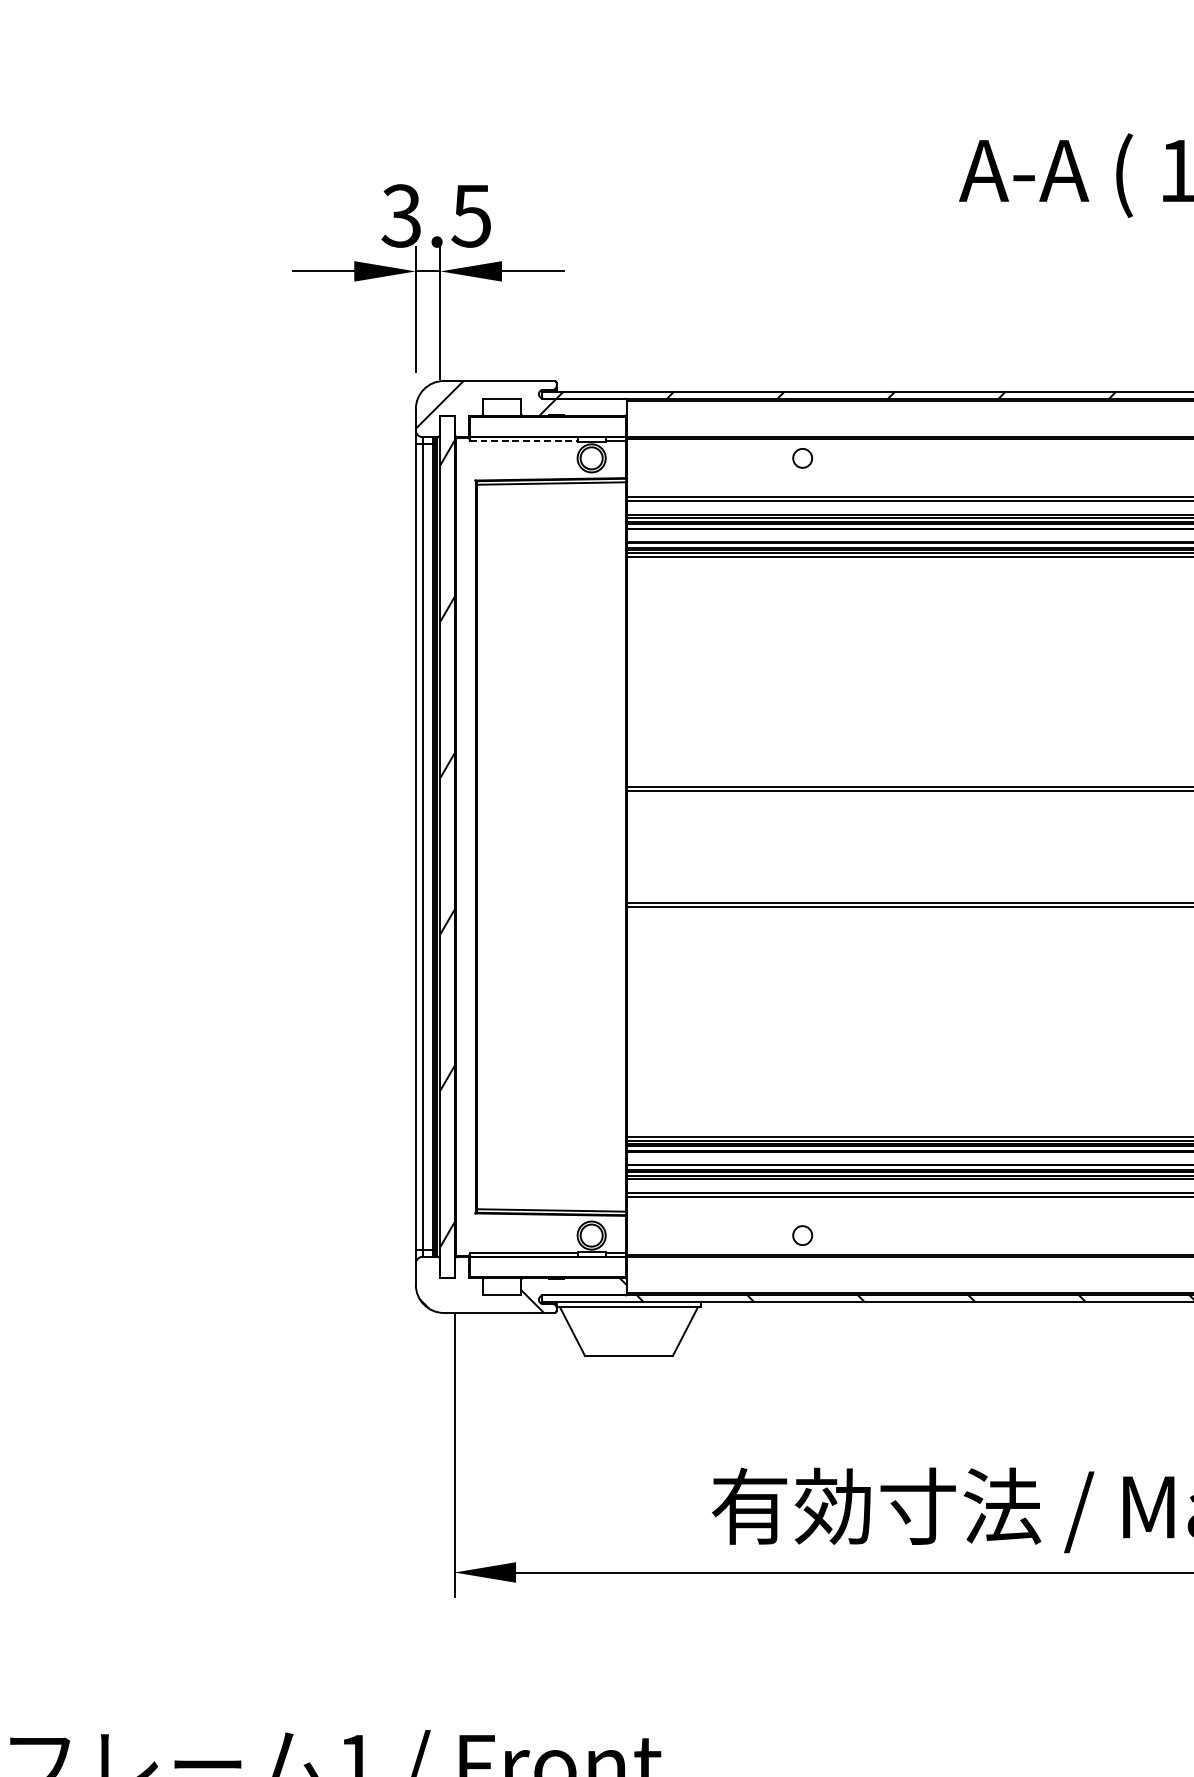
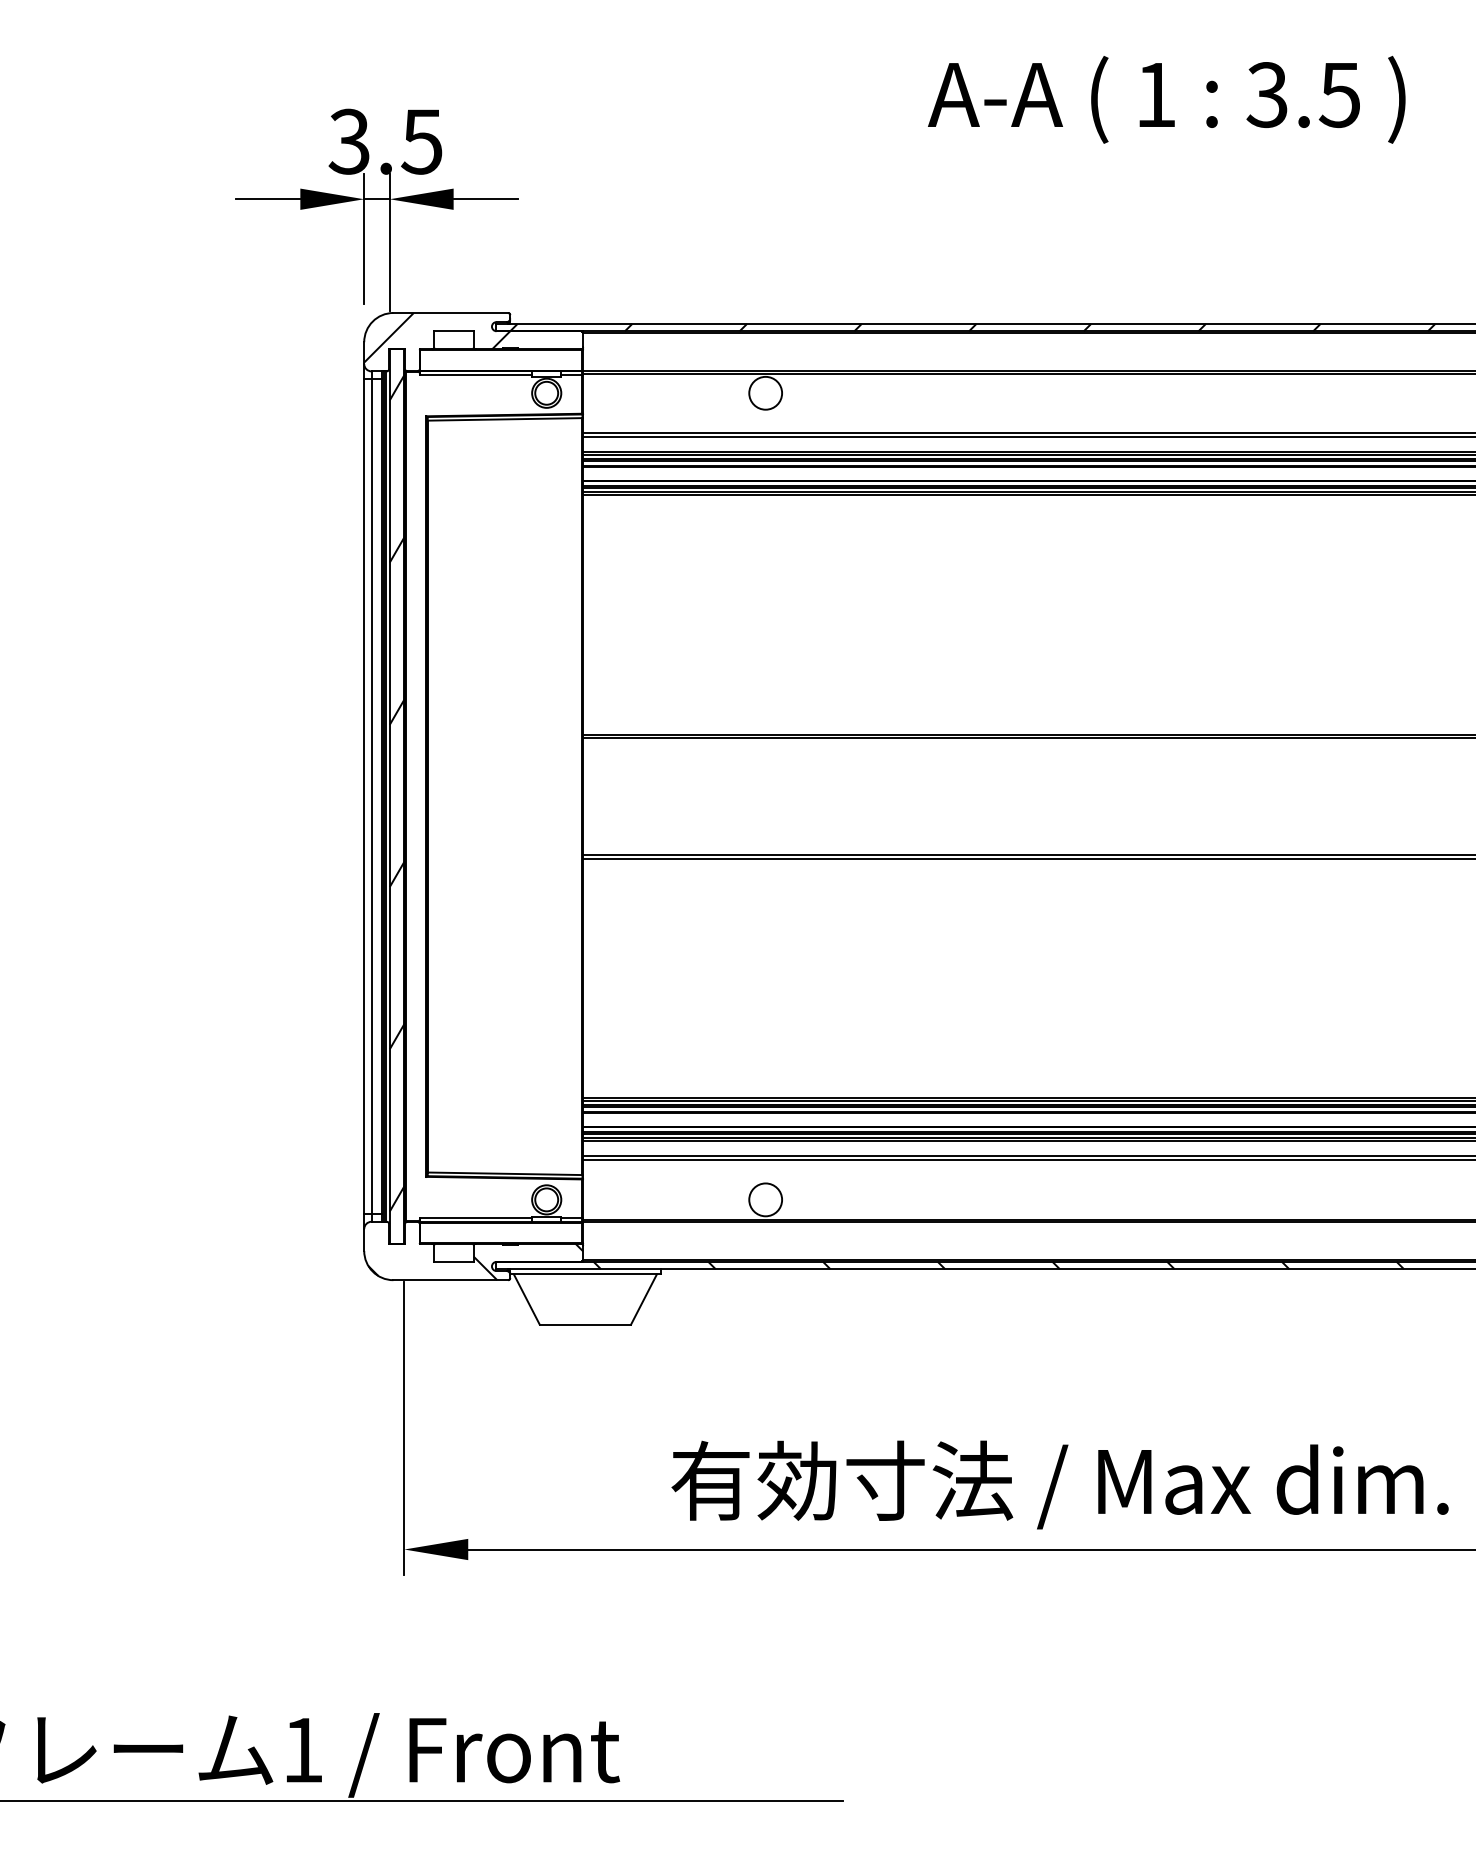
line: (524, 441) -> (476, 375), dashed -> solid
circle: (802, 457) -> (765, 392), size x1.67
circle: (802, 1235) -> (765, 1199), size x1.67

